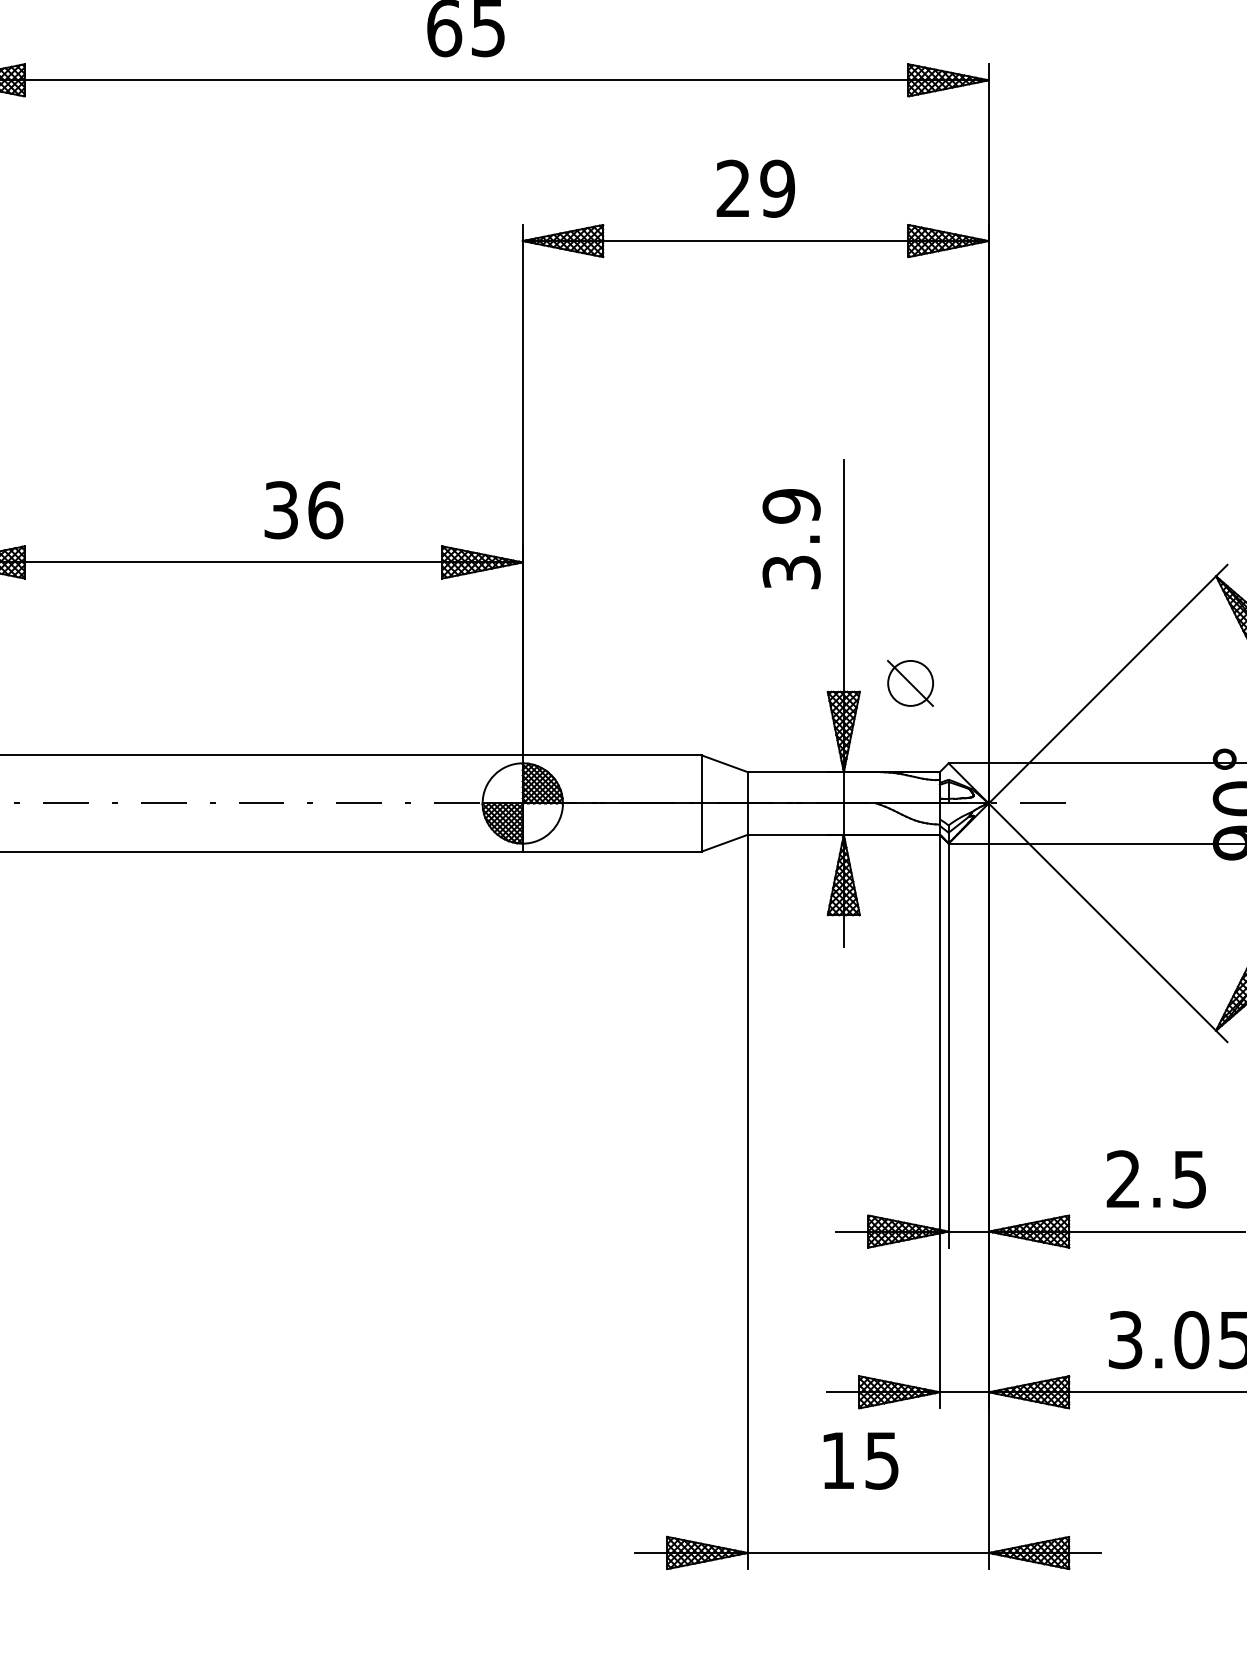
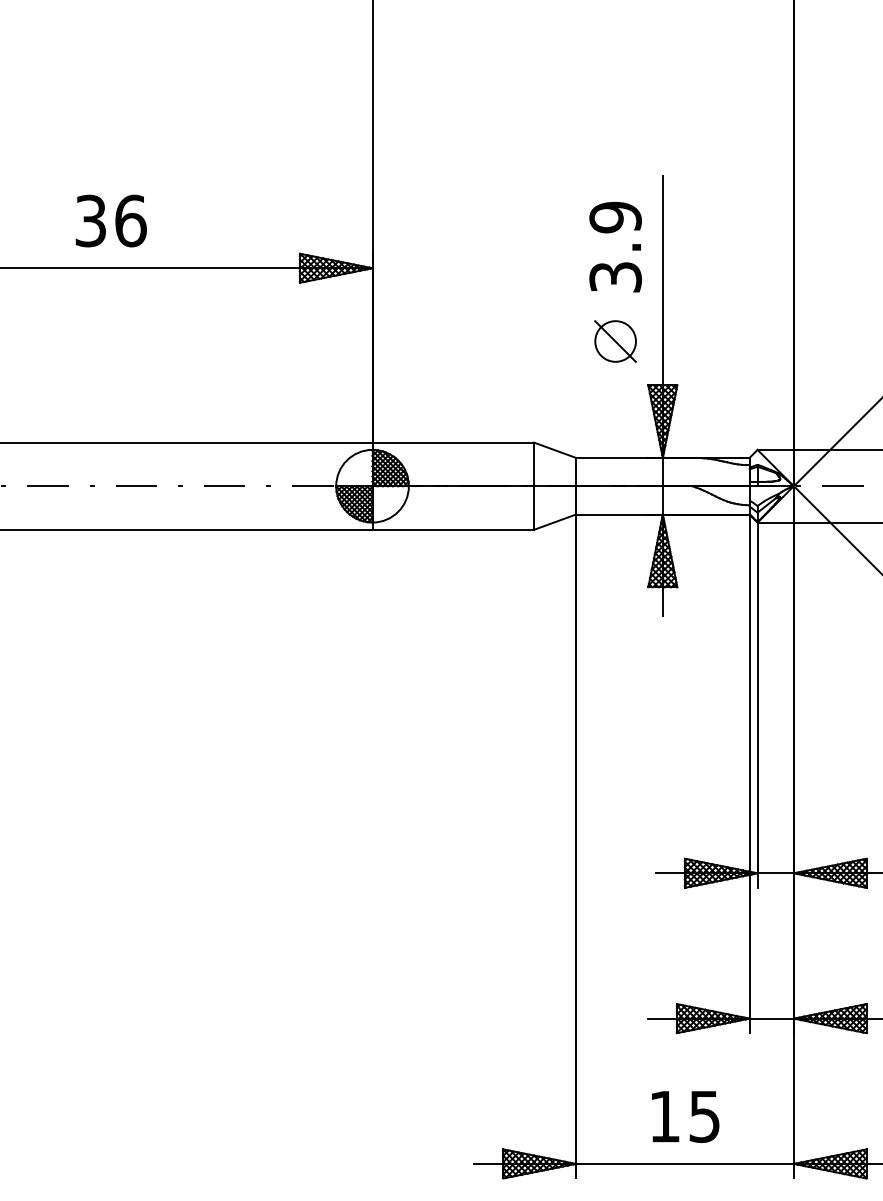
text: (303, 510) -> (110, 221), moved
part: (910, 683) -> (615, 341), moved
text: (860, 1460) -> (685, 1116), moved

